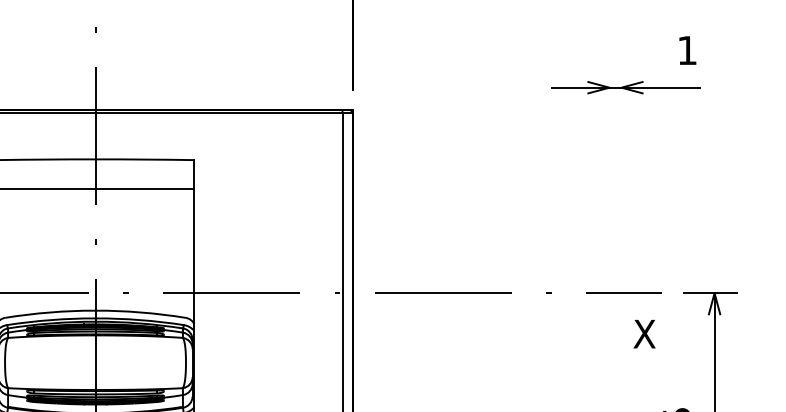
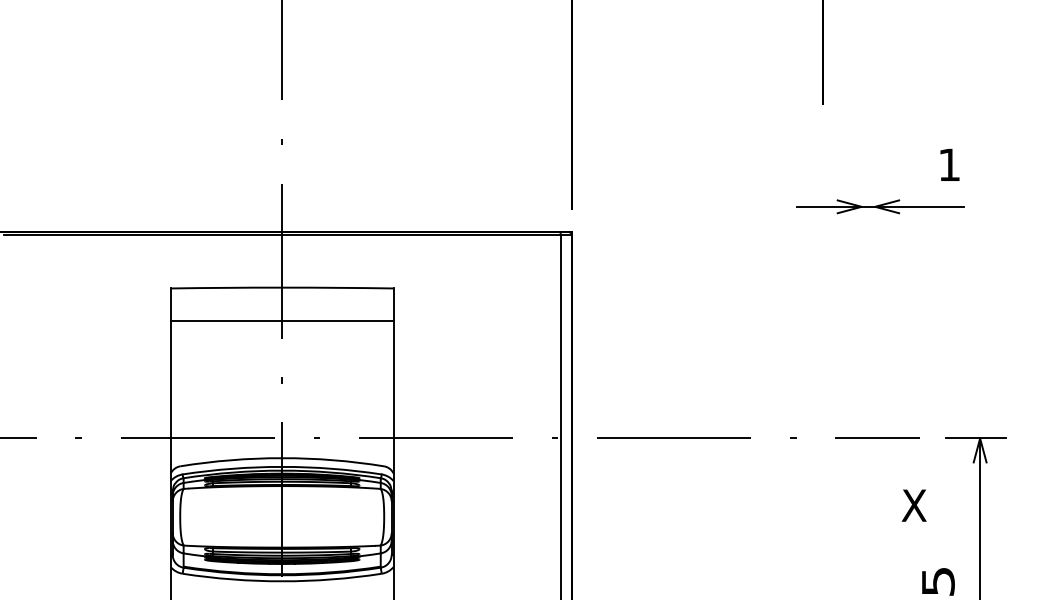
text: (643, 333) -> (913, 505), moved

